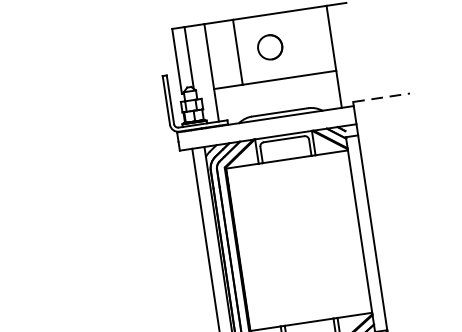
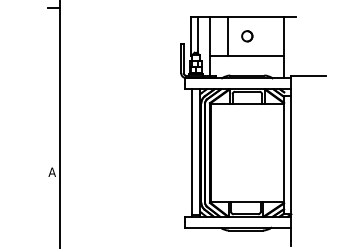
circle: (270, 47) -> (247, 36), size x0.71
line: (383, 96) -> (309, 75), dashed -> solid

